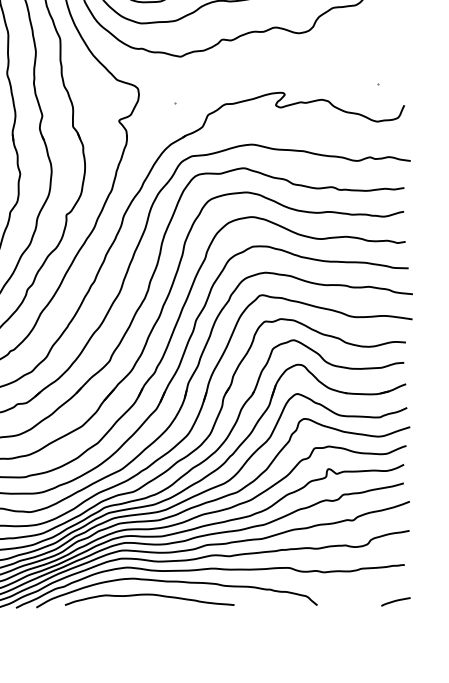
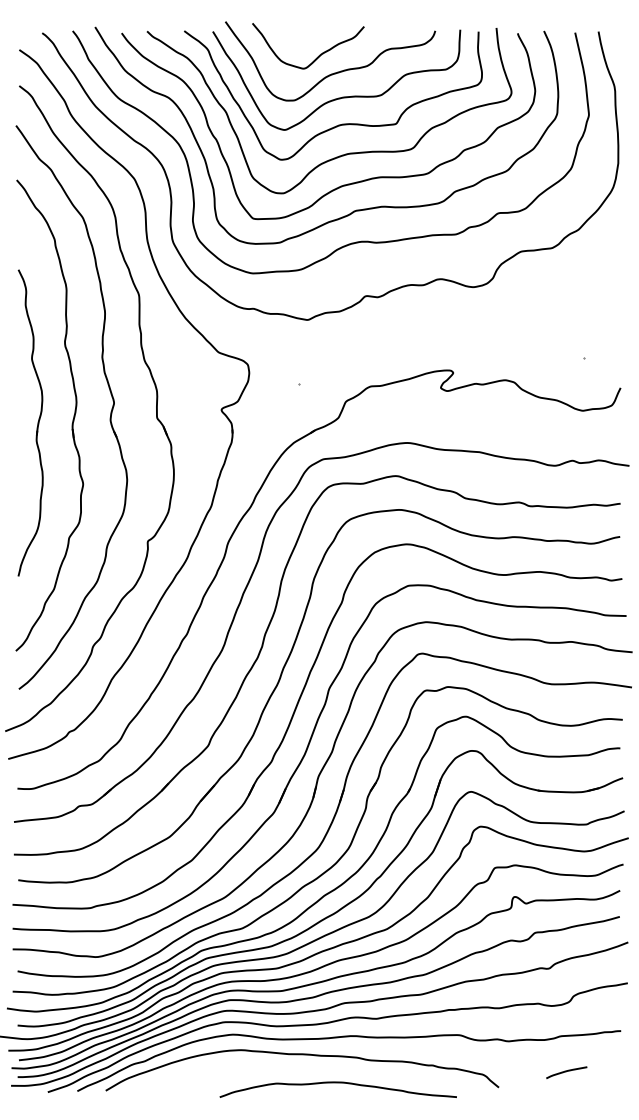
curve: (149, 595) -> (337, 1083), moved
curve: (395, 601) -> (566, 1072), moved

